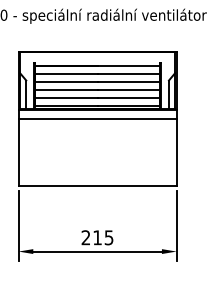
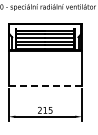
line: (97, 119) -> (45, 55), removed
line: (97, 186) -> (45, 86), solid -> dashed

